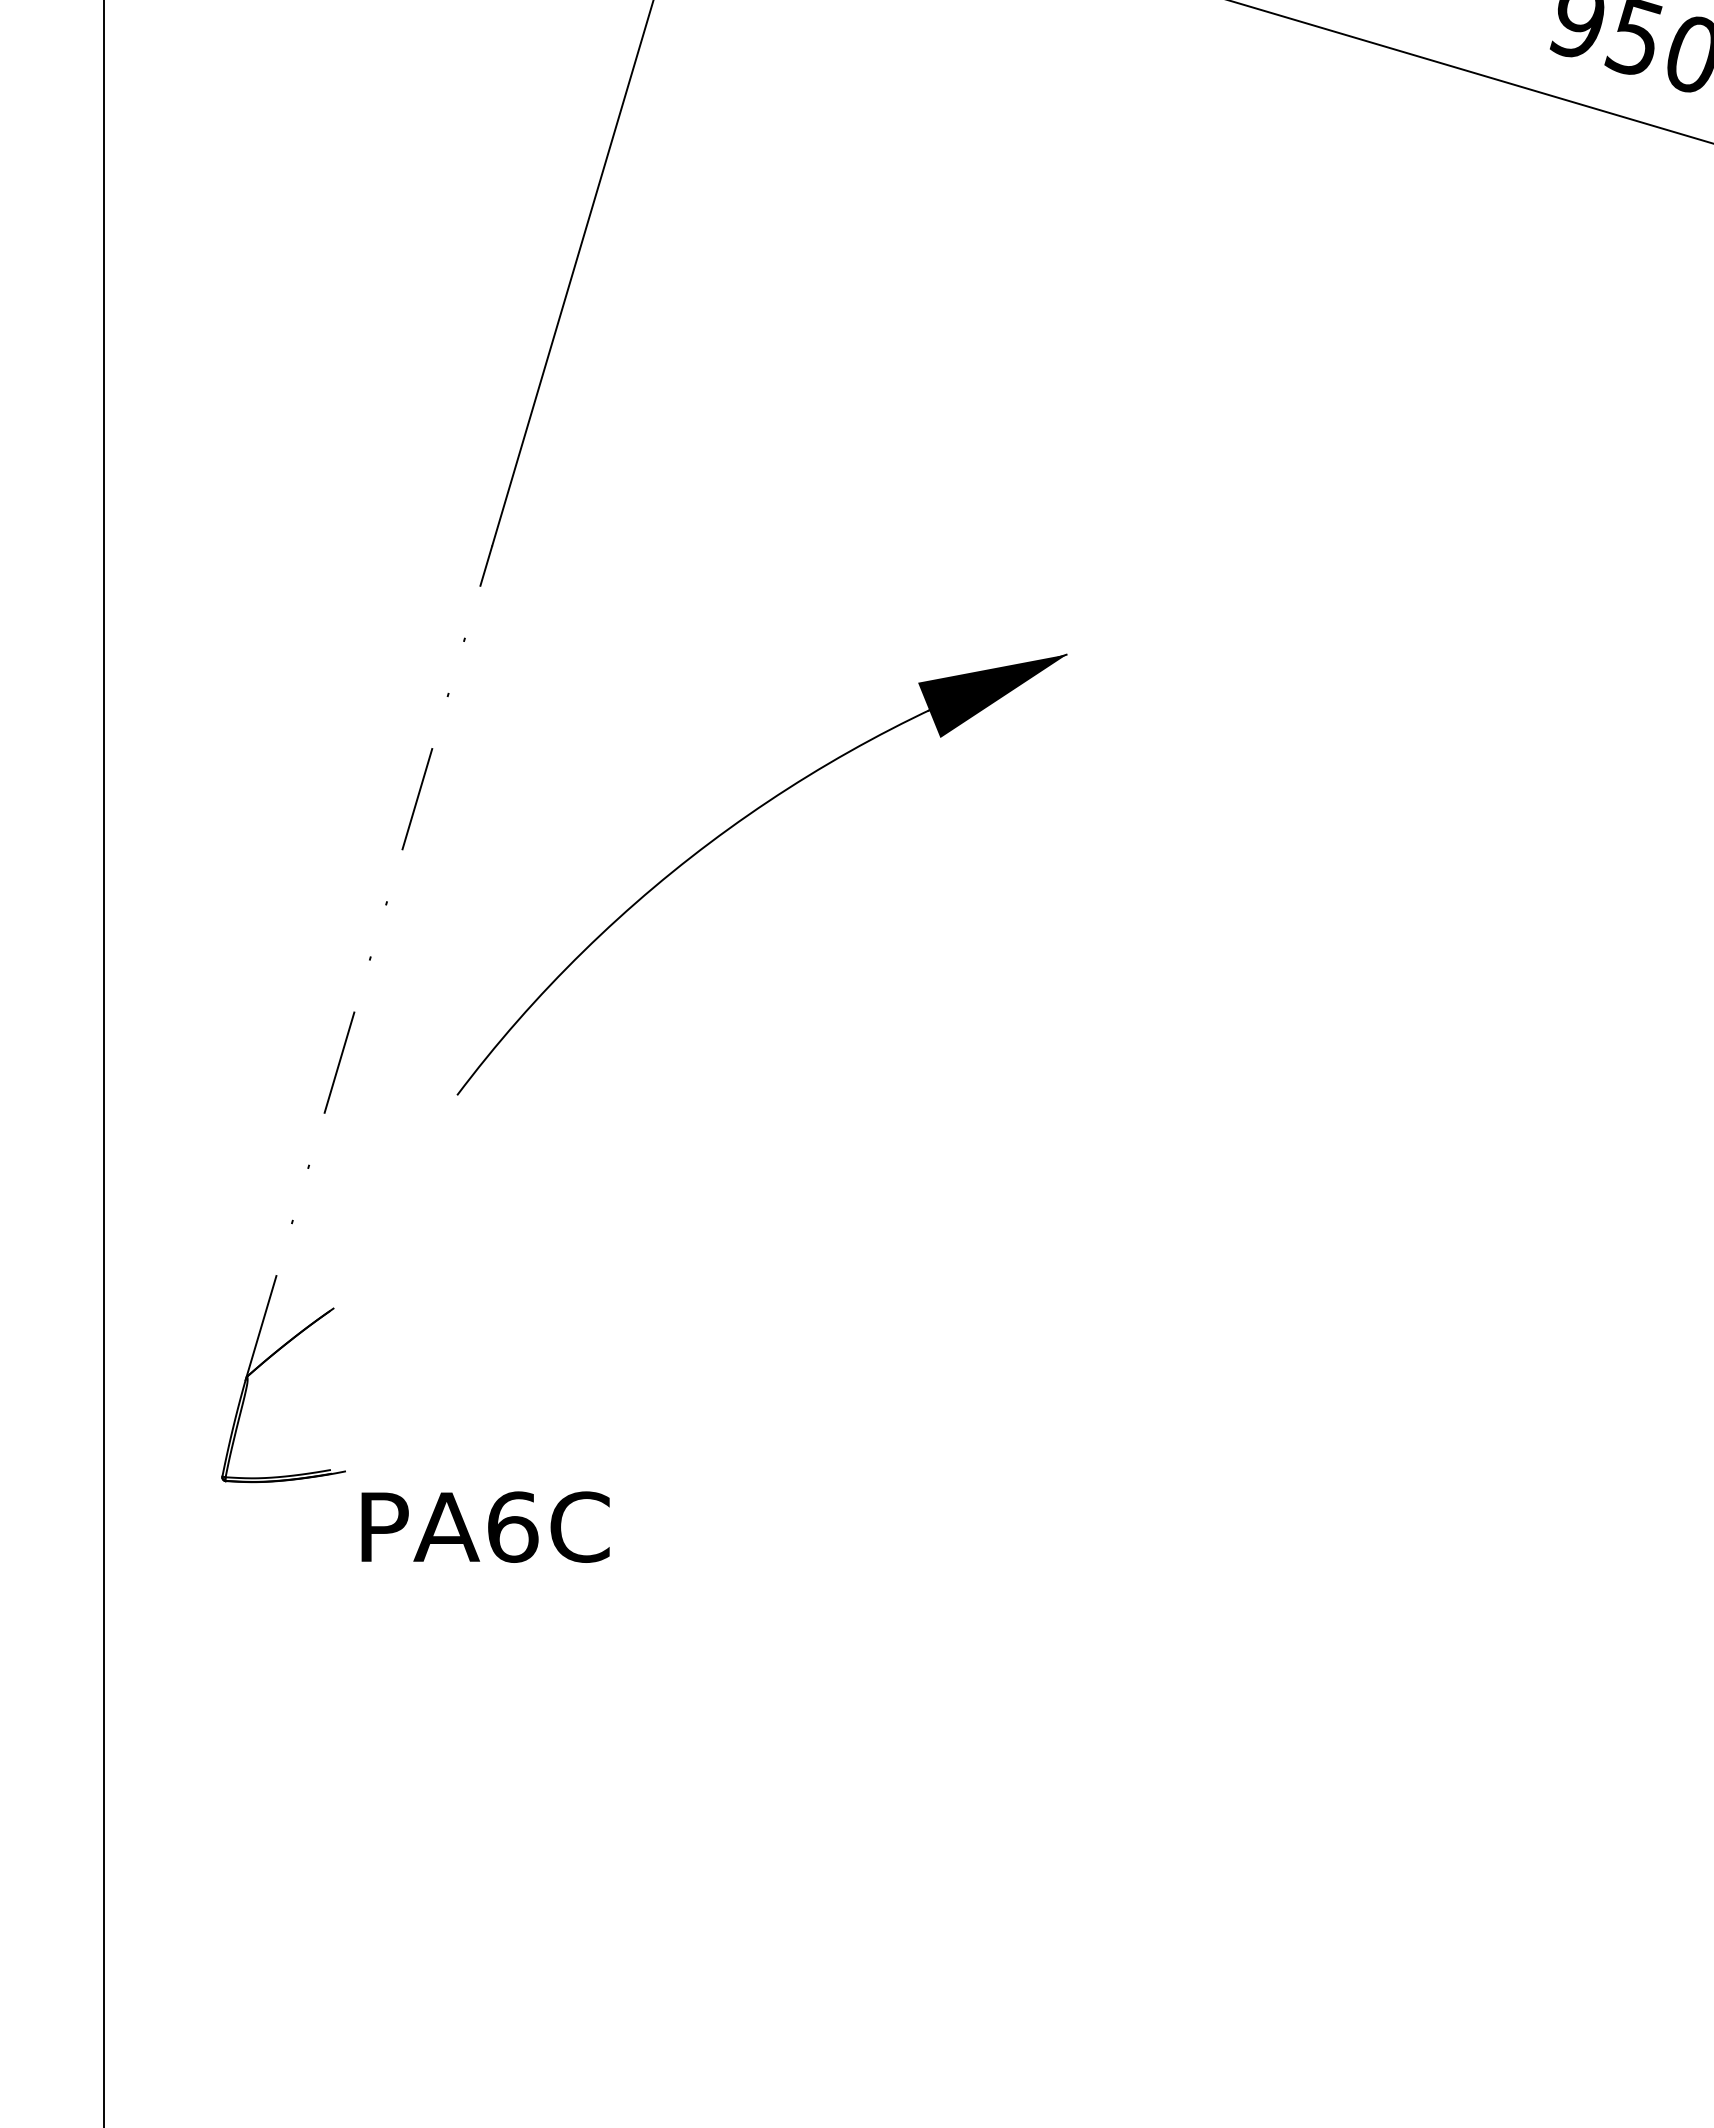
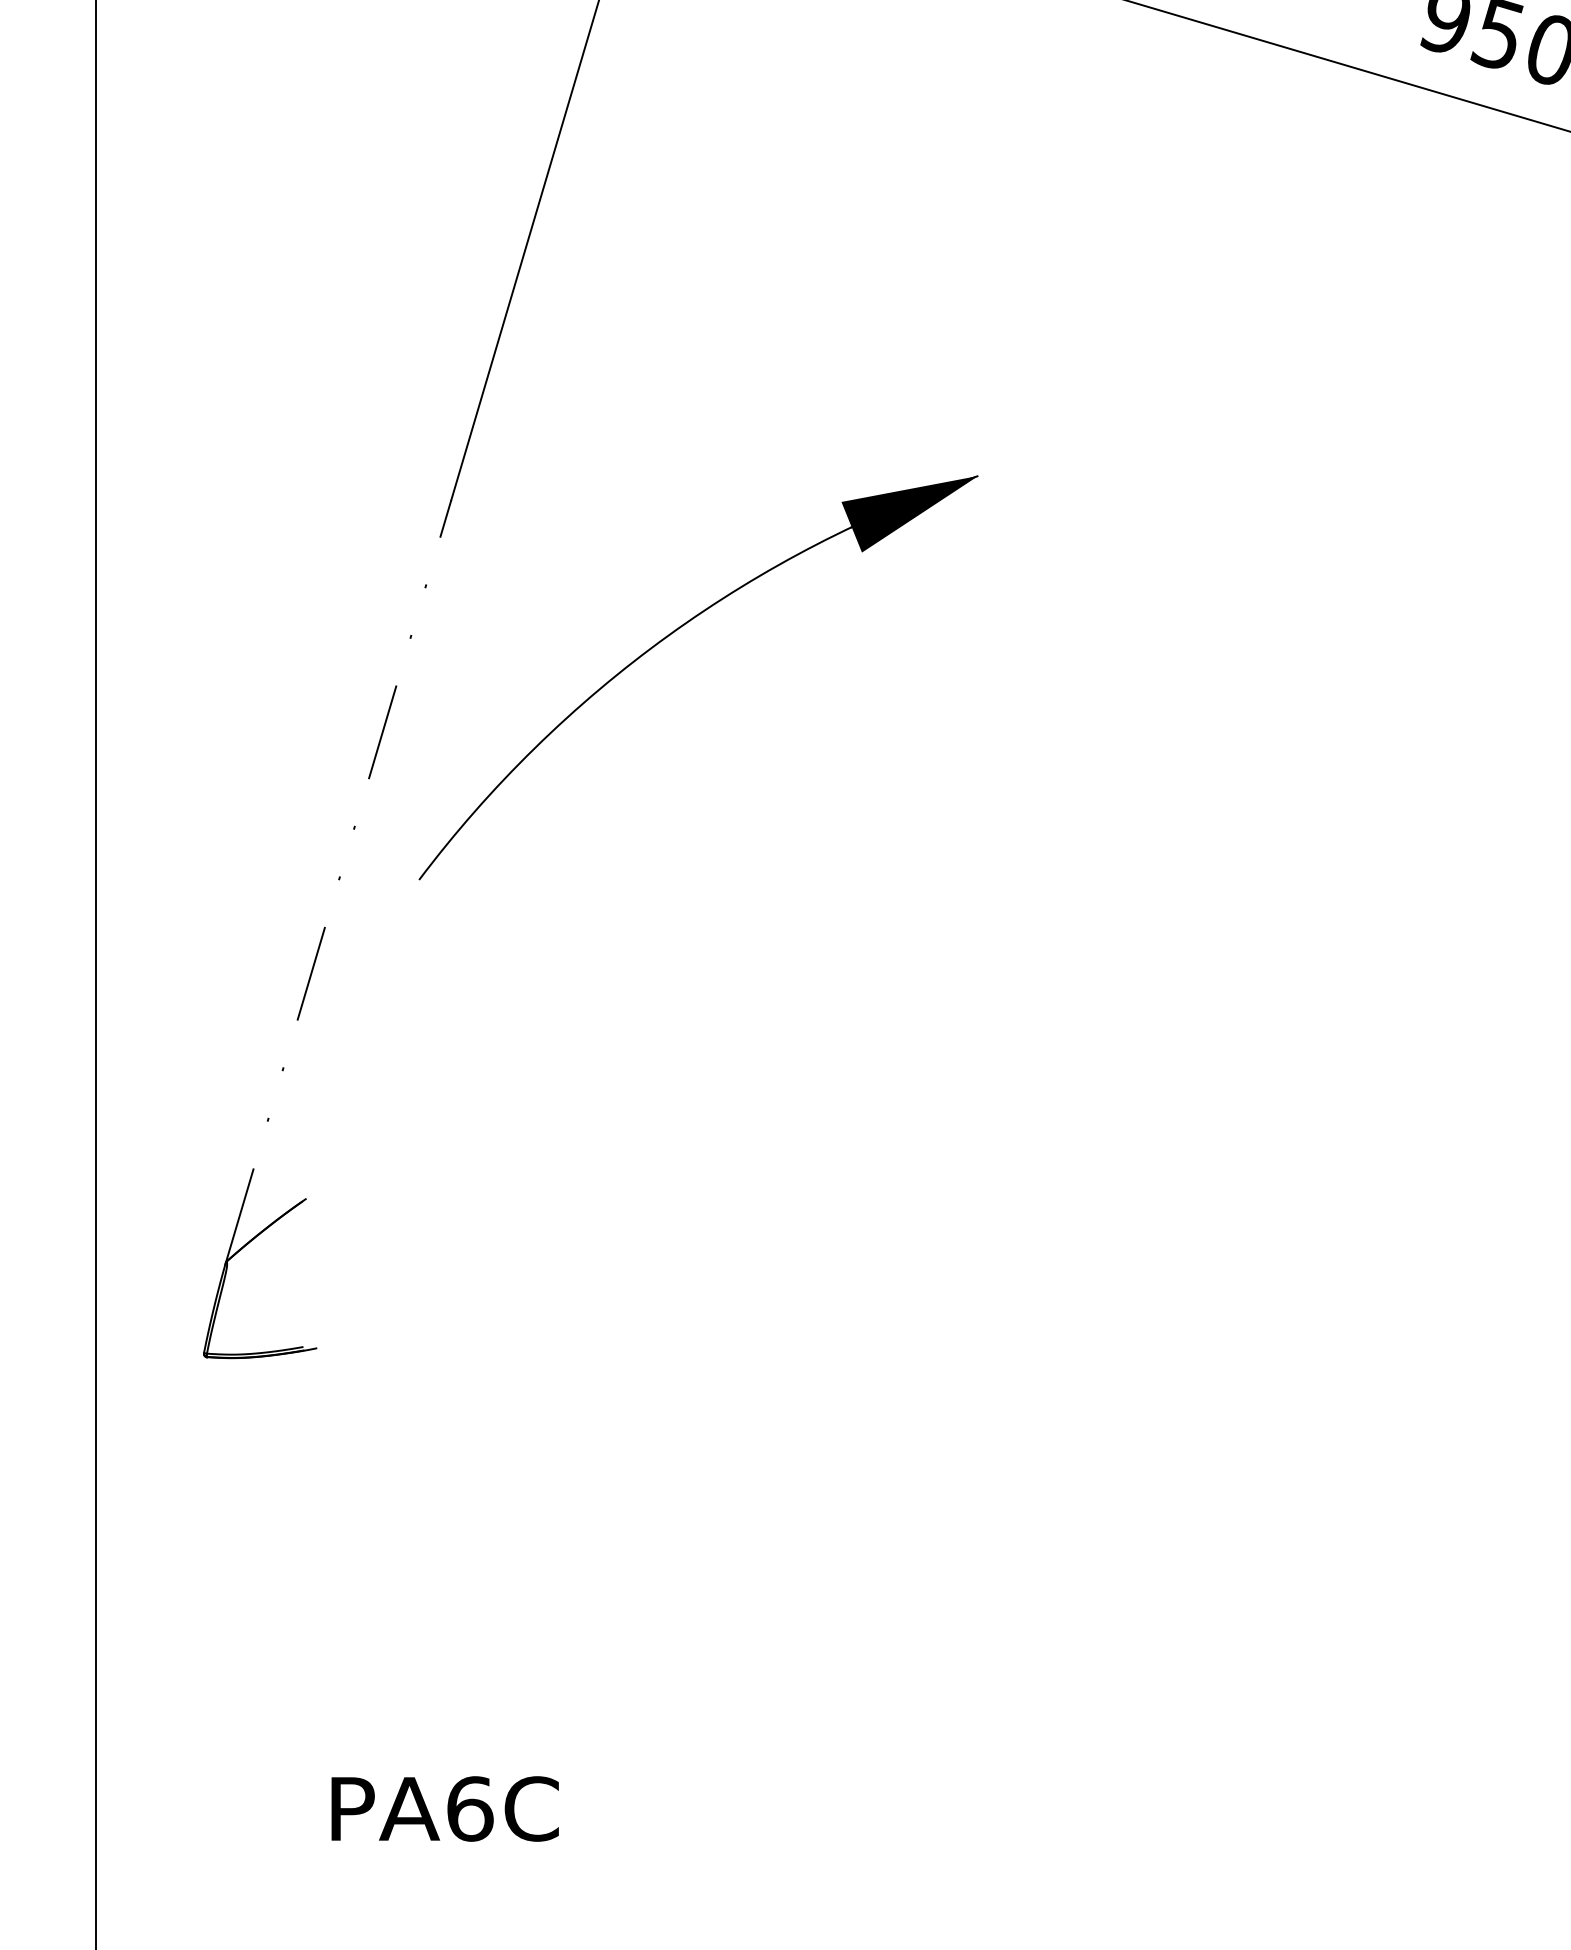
part: (727, 831) -> (666, 638), moved
text: (485, 1526) -> (445, 1808), moved

